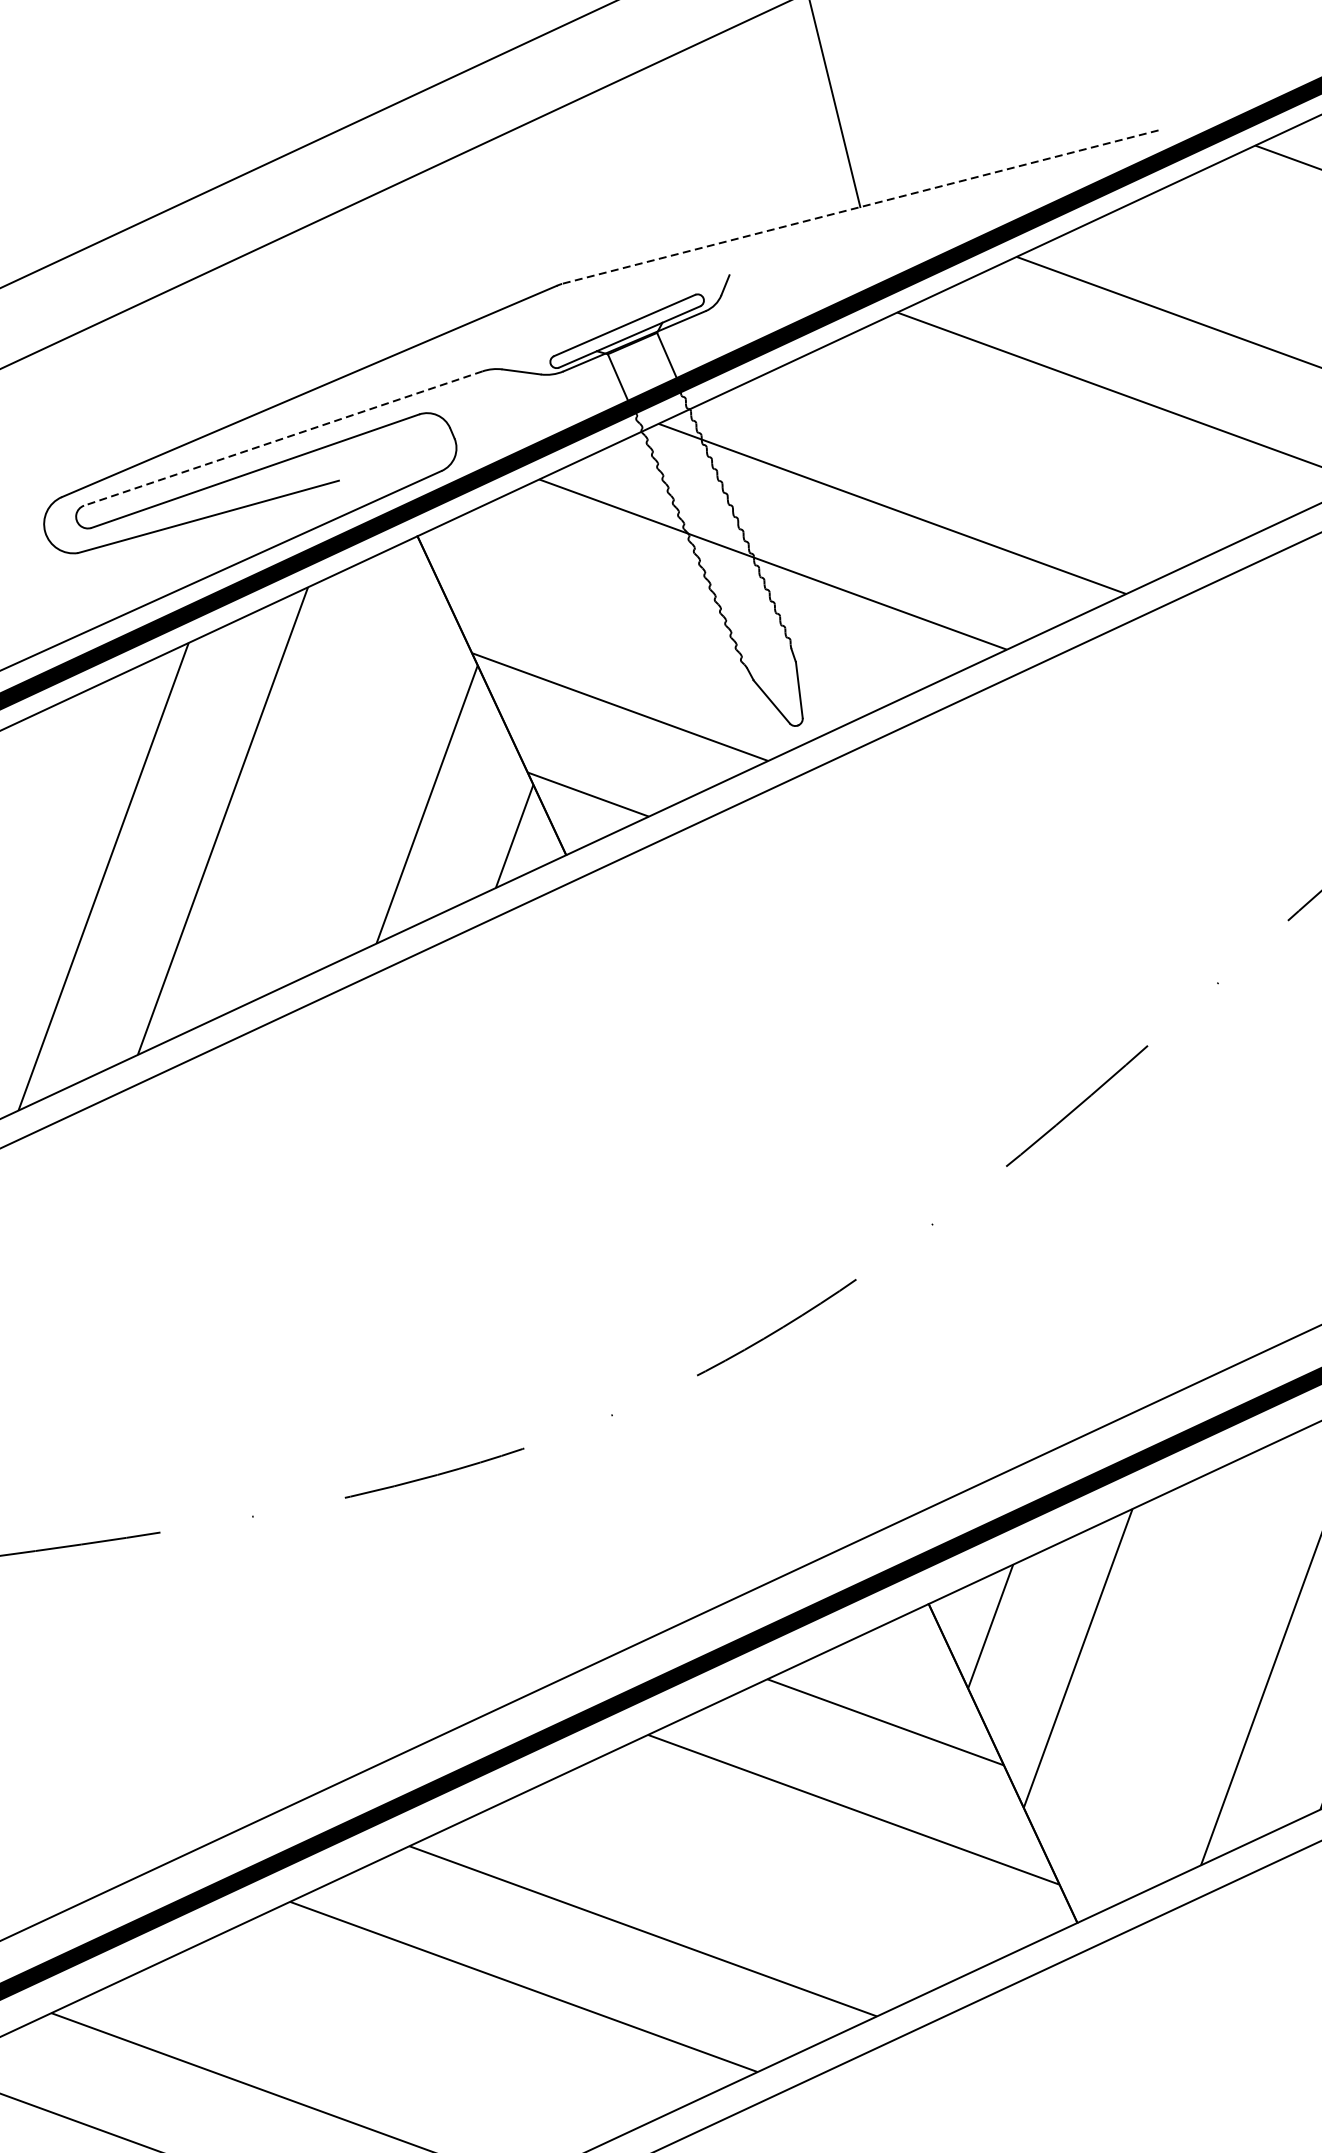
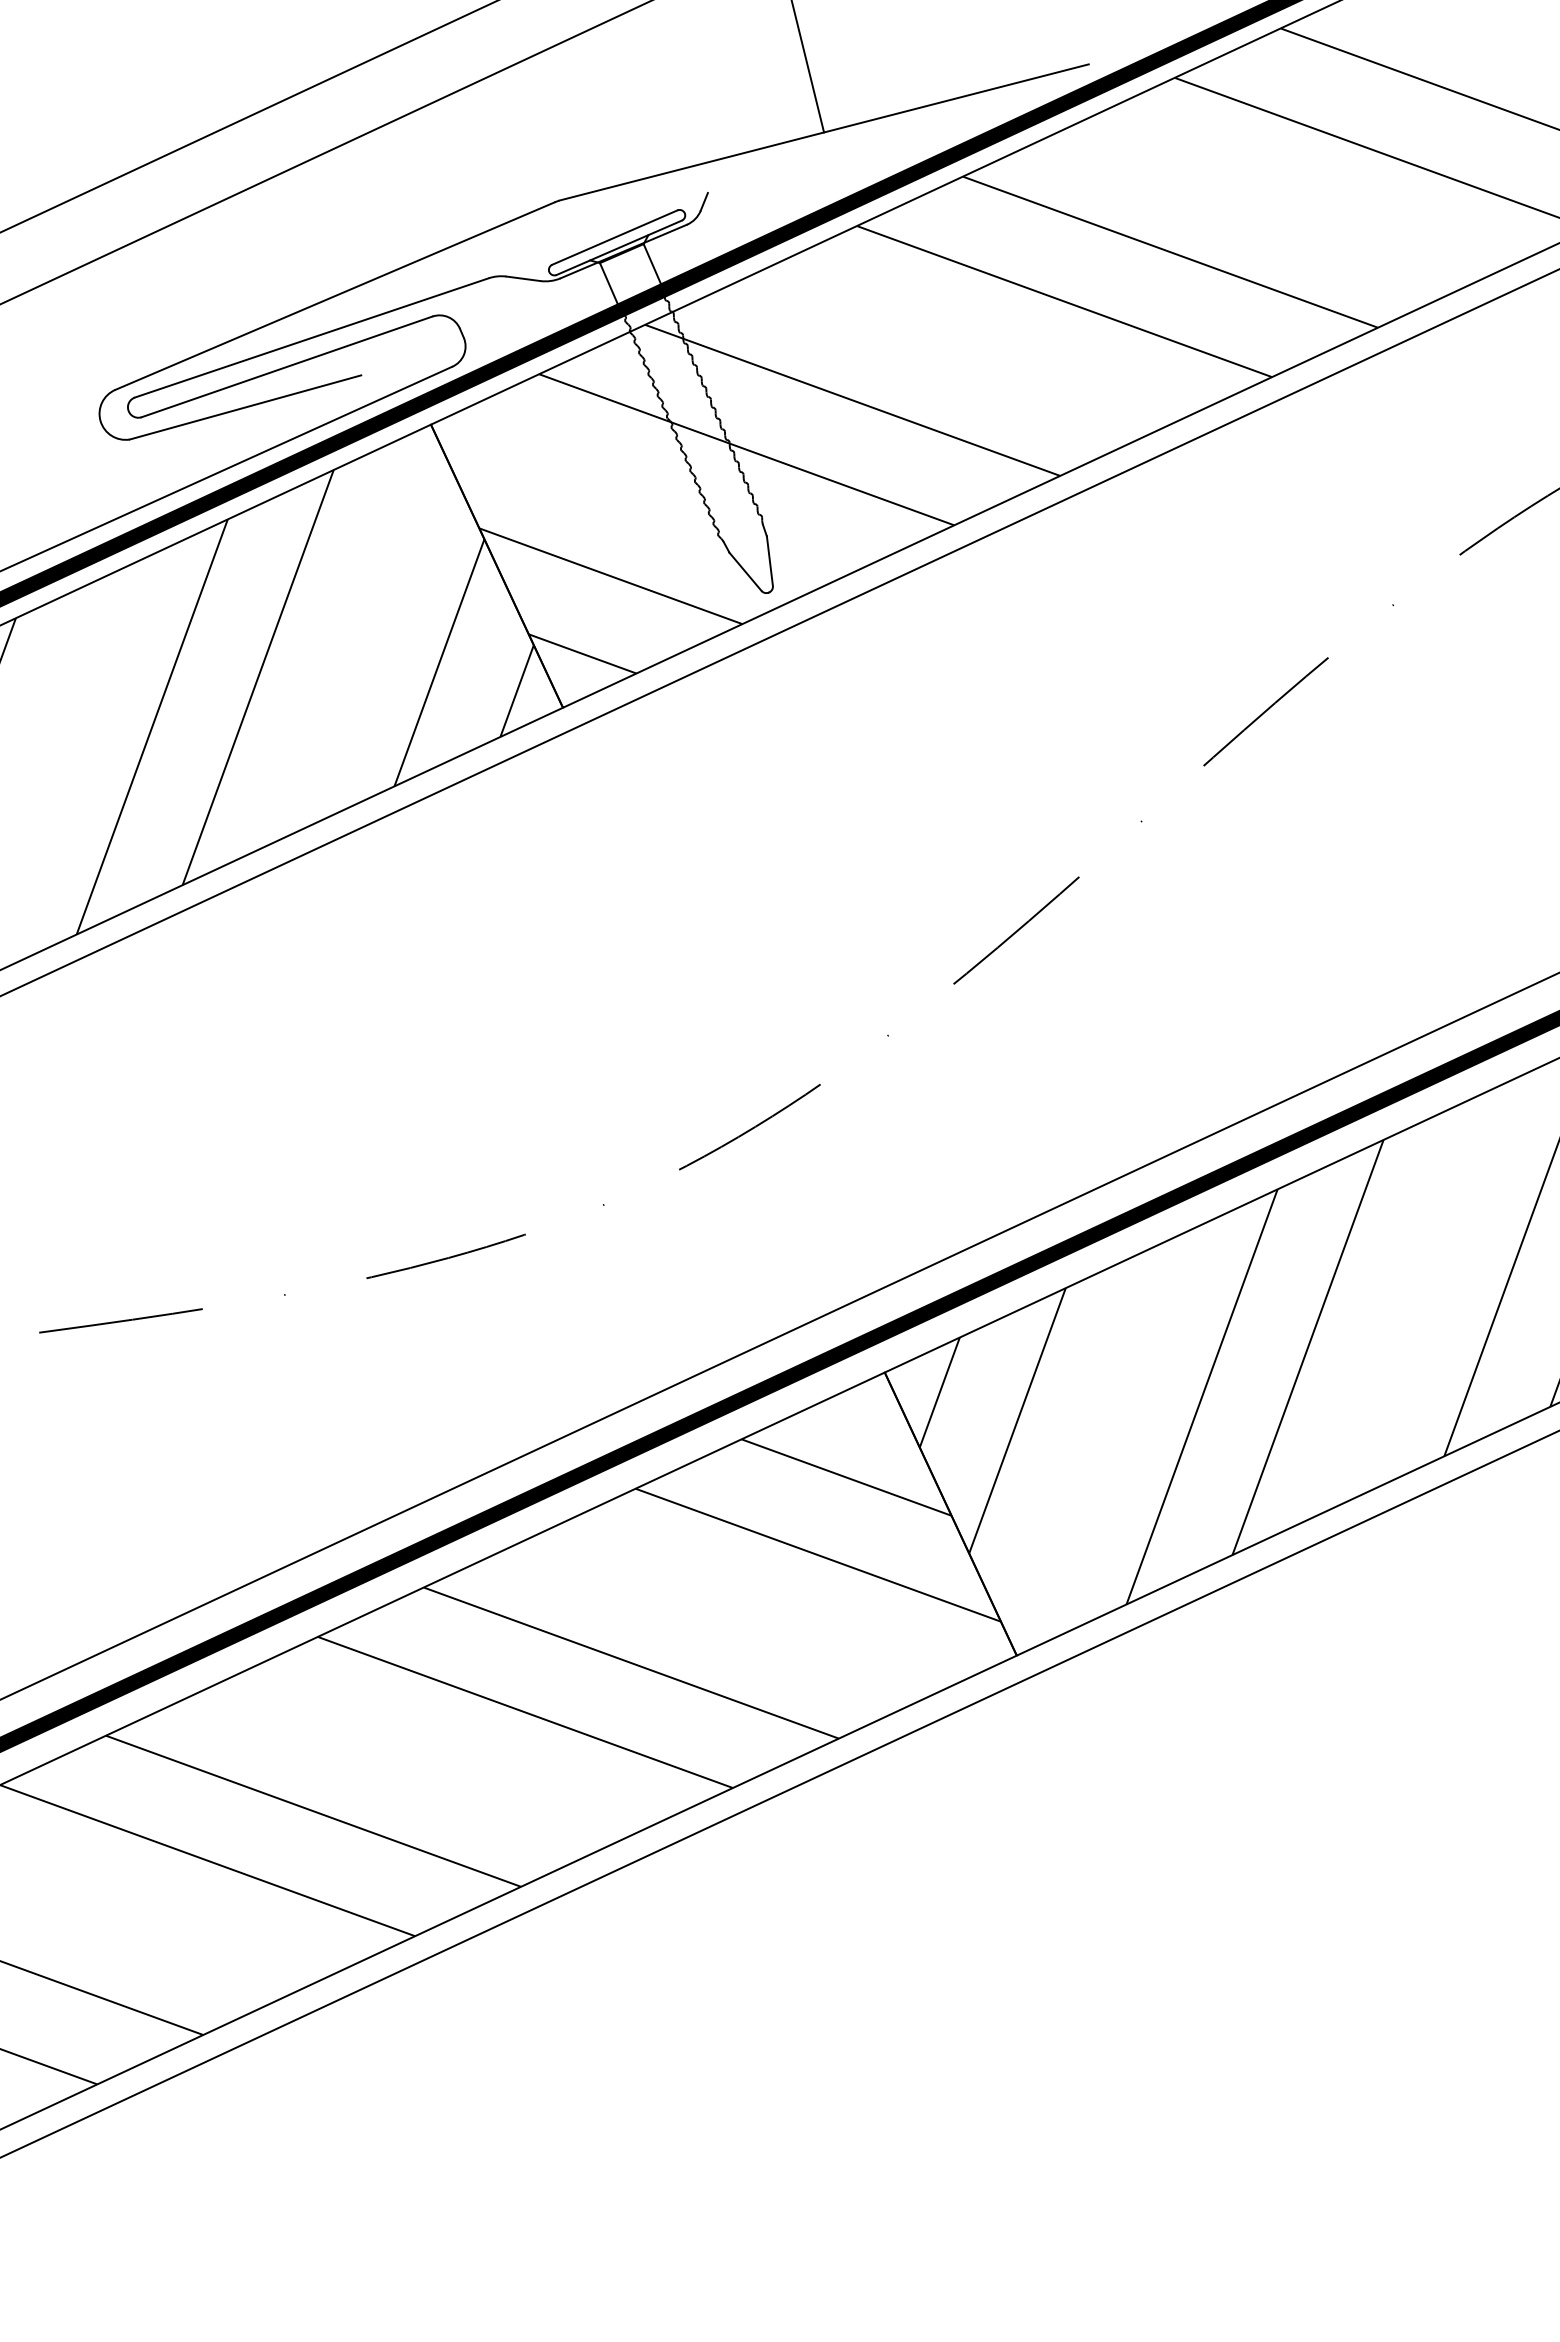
line: (859, 207) -> (823, 132), dashed -> solid
line: (282, 438) -> (311, 337), dashed -> solid

